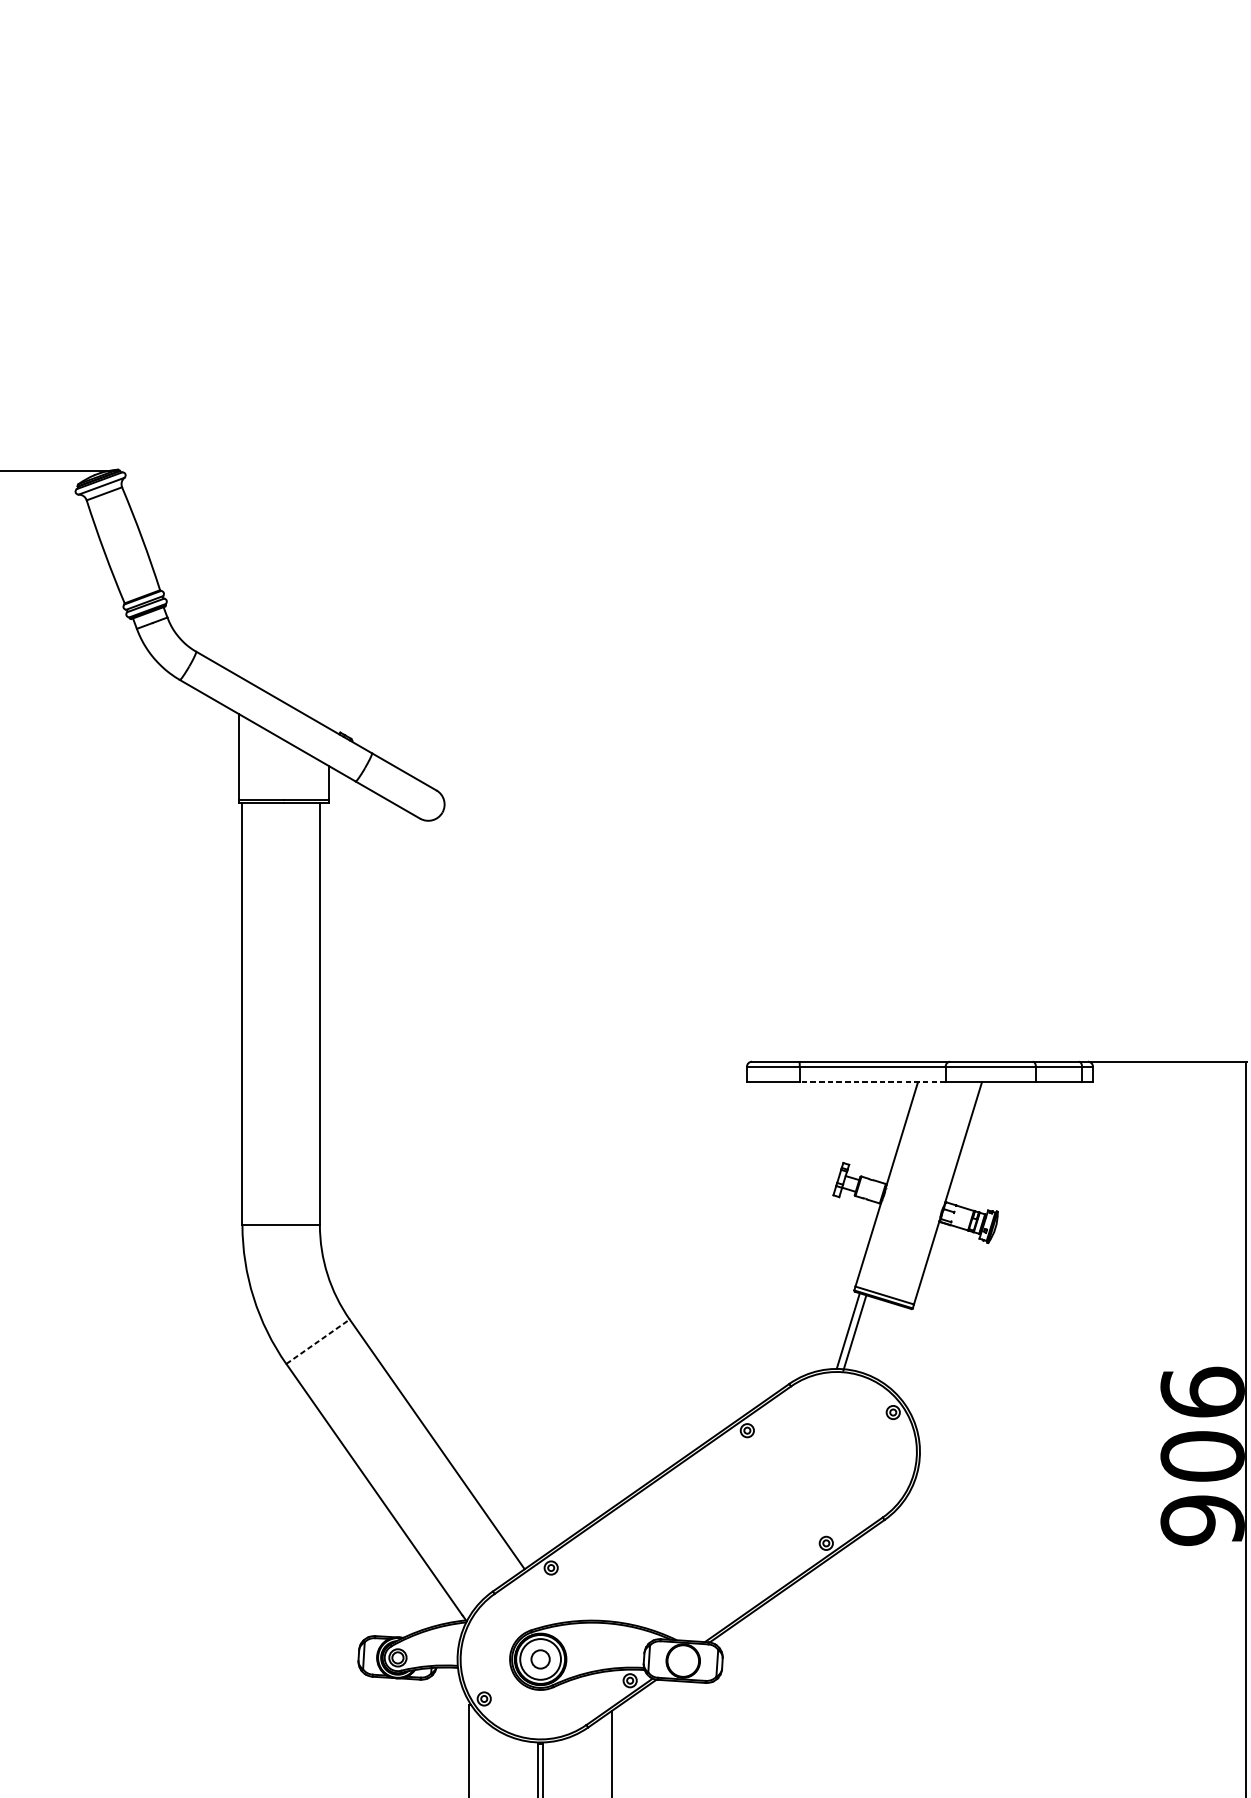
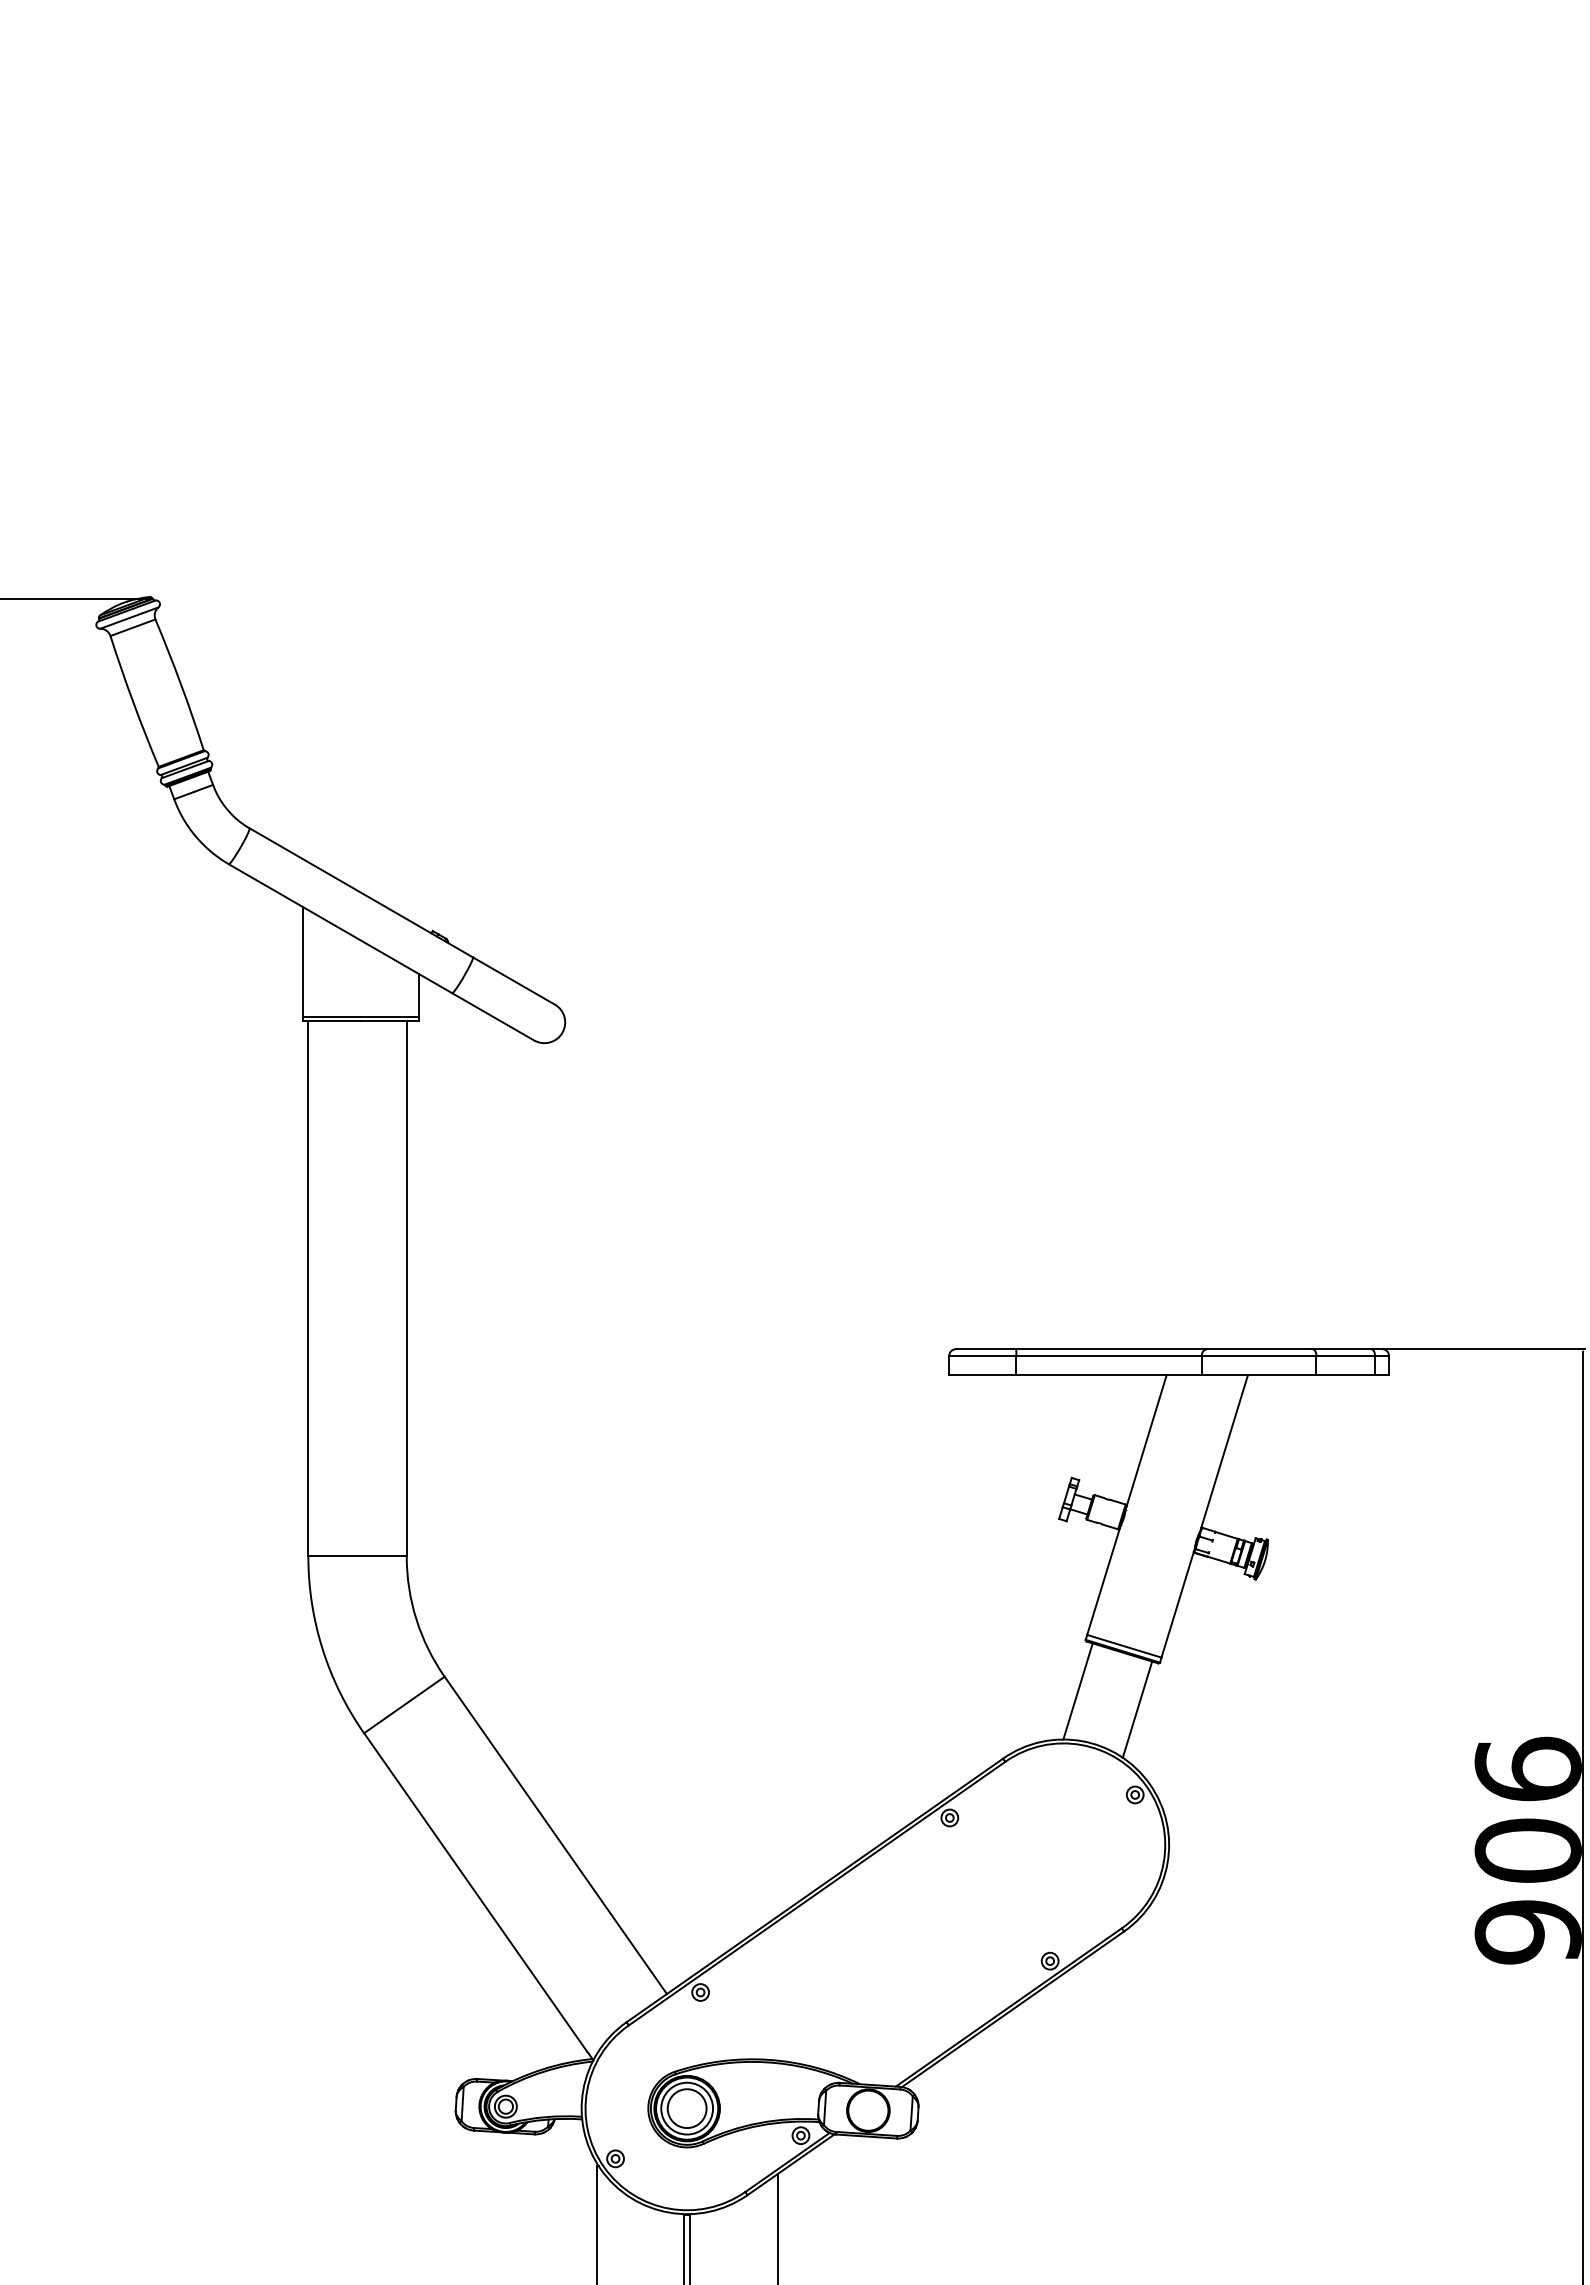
line: (873, 1082) -> (1109, 1375), dashed -> solid
line: (854, 1332) -> (1137, 1709), moved
line: (318, 1341) -> (404, 1704), dashed -> solid
circle: (540, 1659) -> (686, 2108), size x1.67

